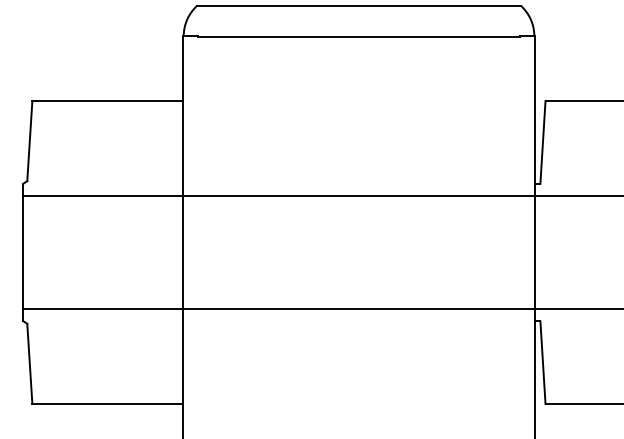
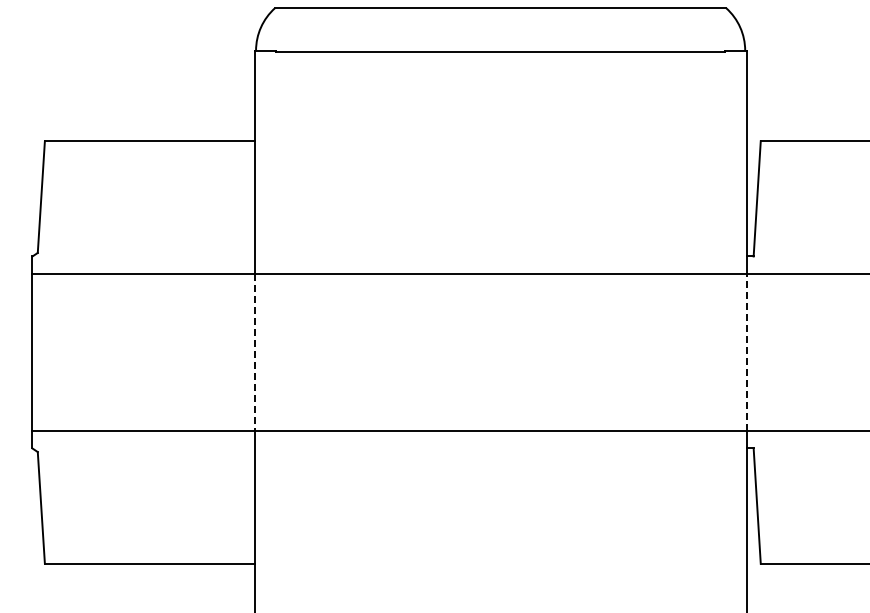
line: (535, 251) -> (746, 351), solid -> dashed
line: (182, 252) -> (254, 352), solid -> dashed

